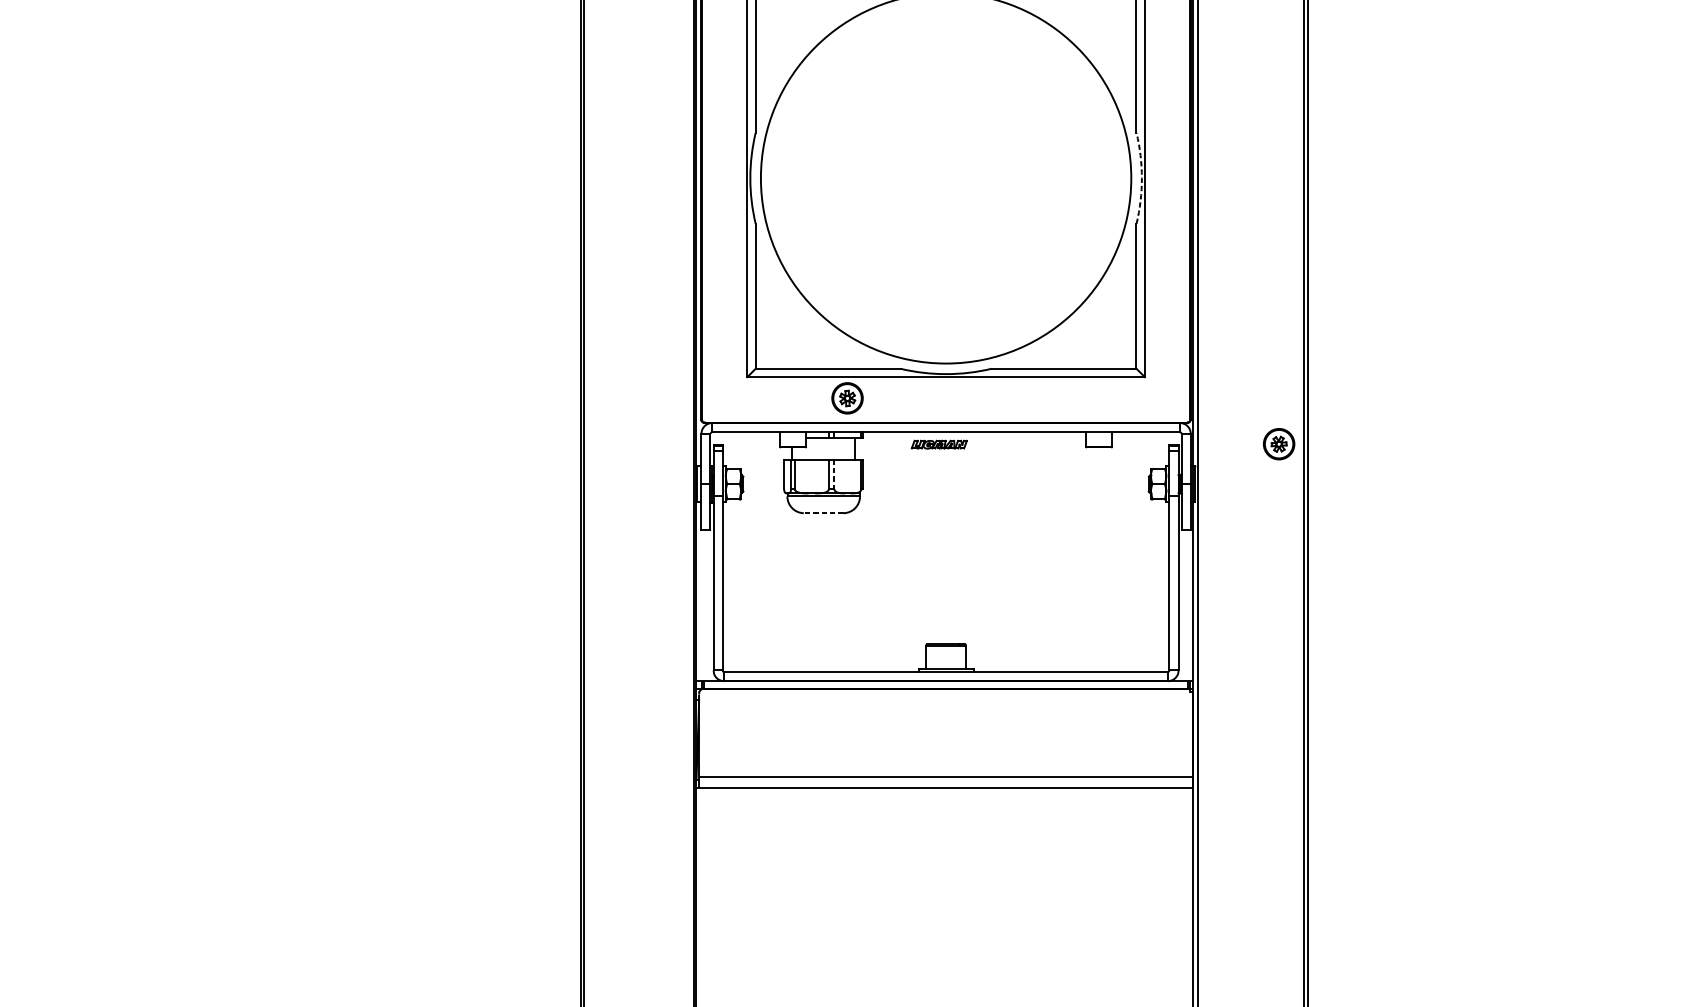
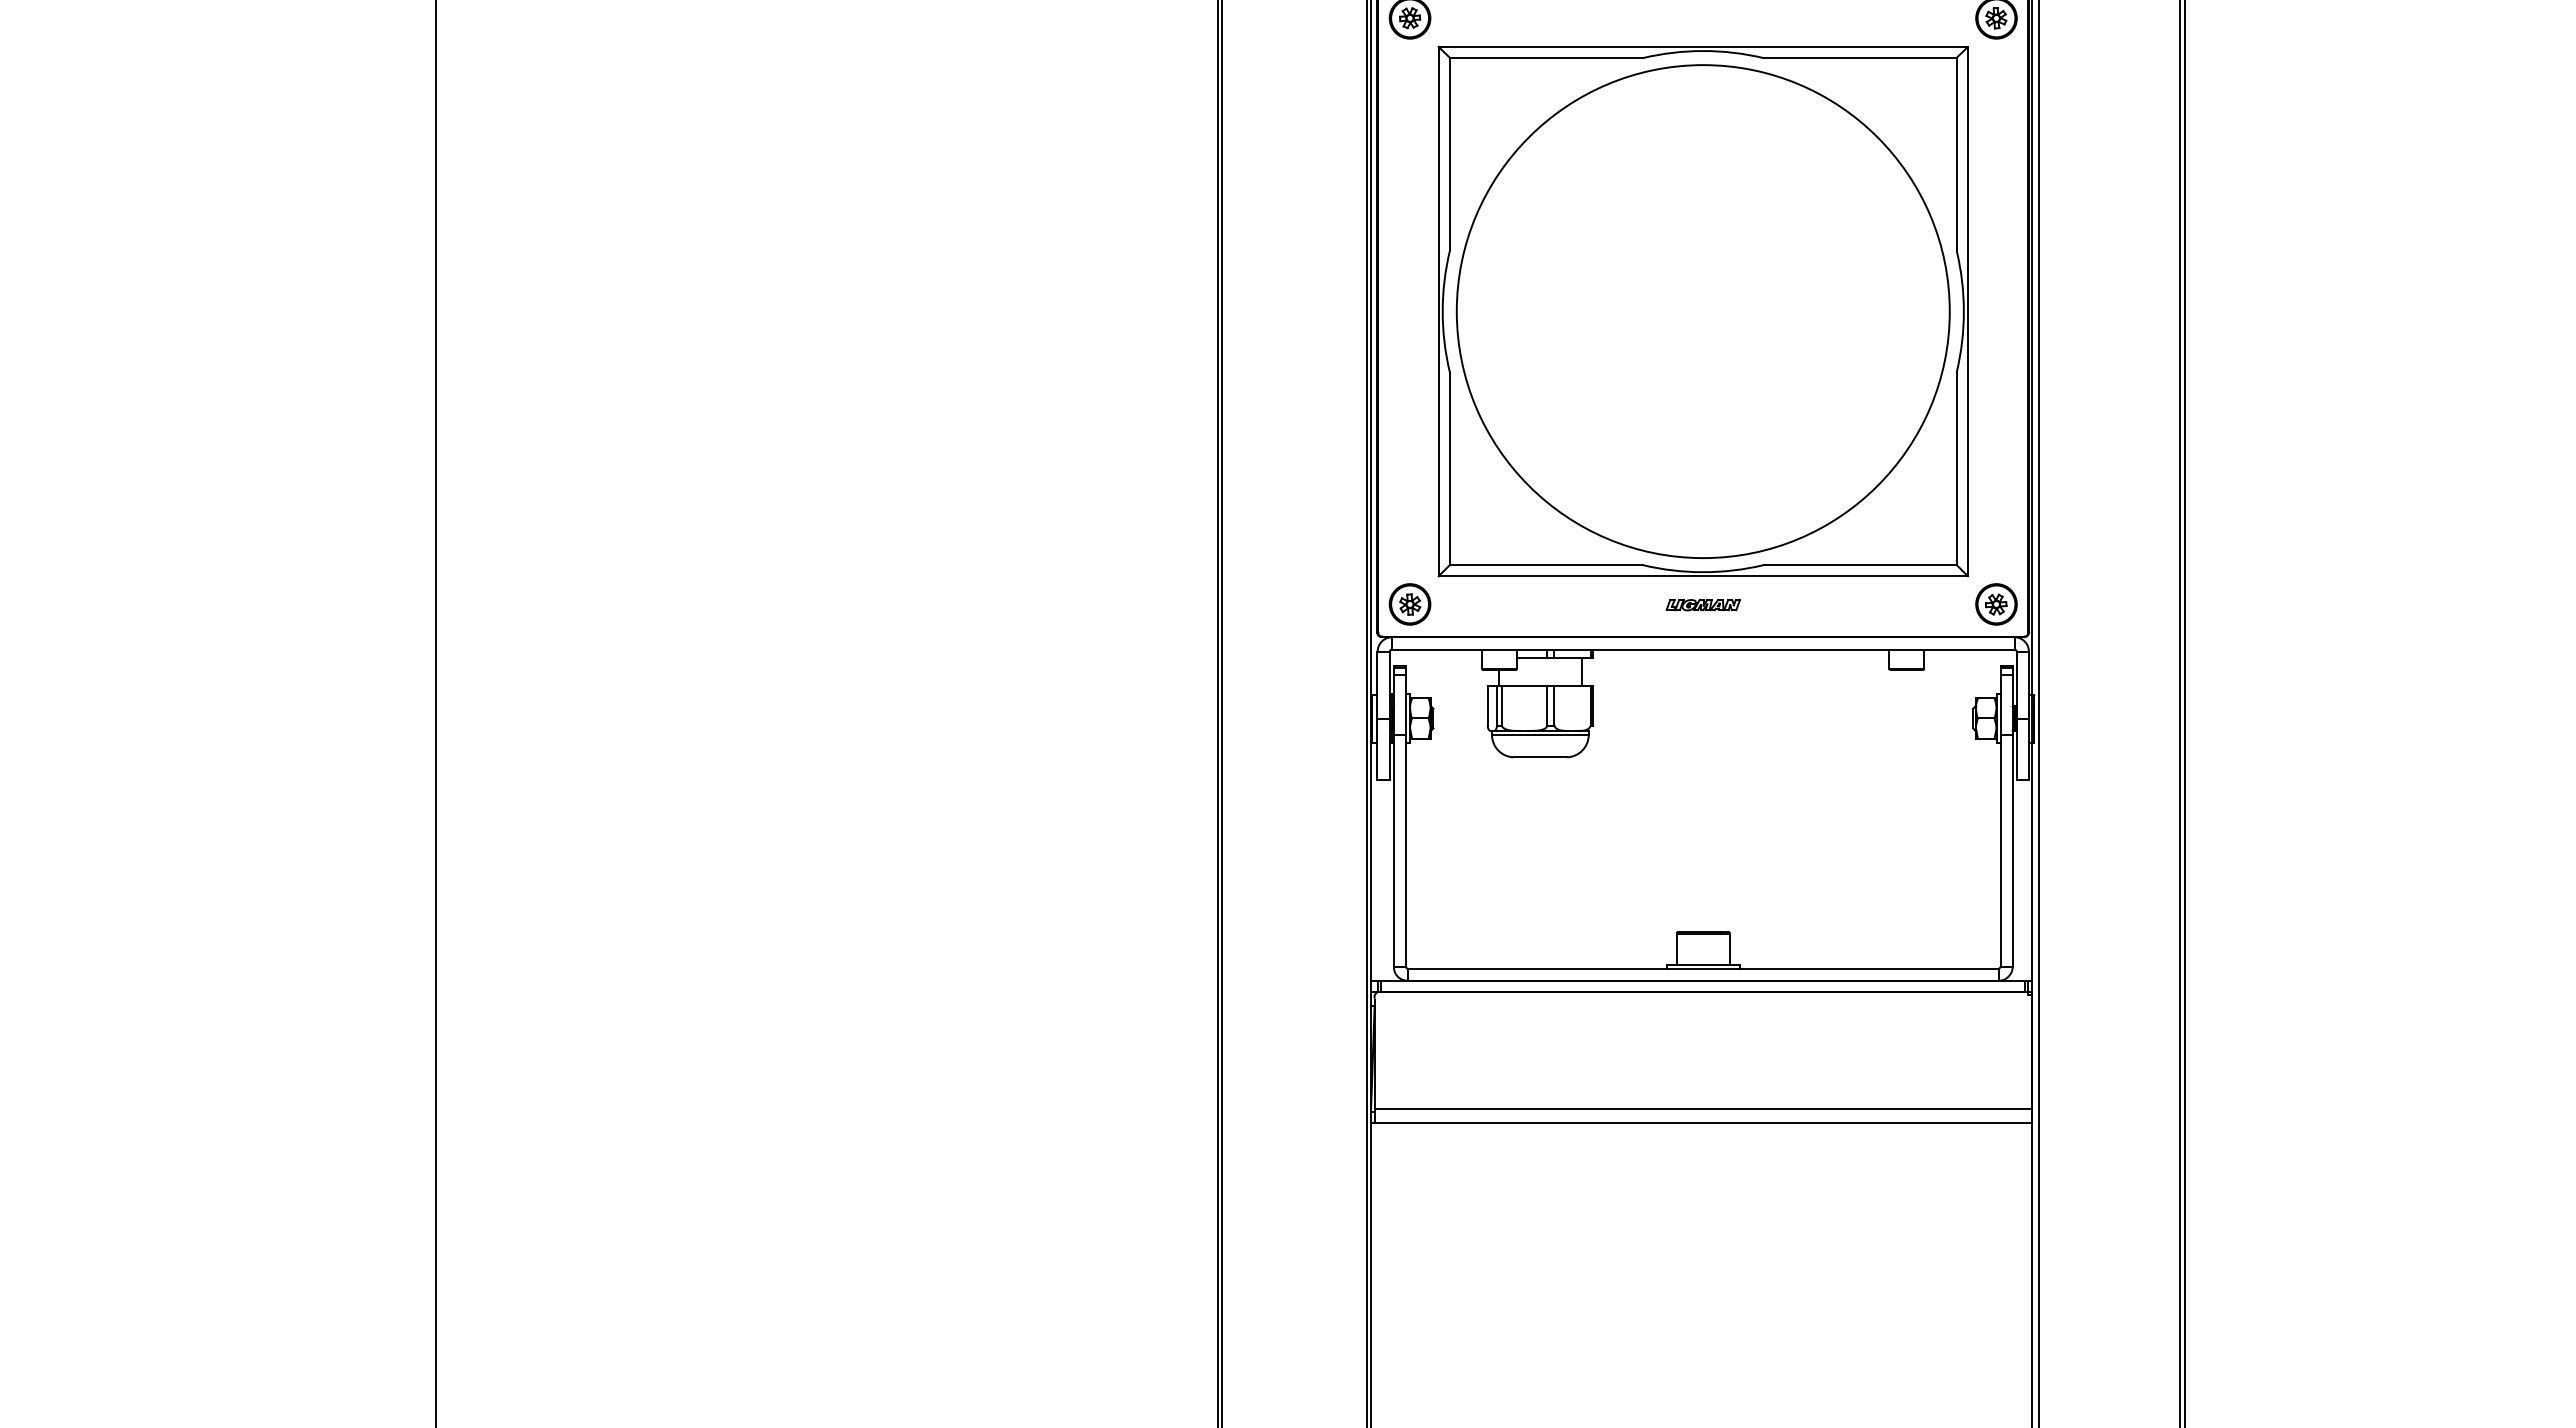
arc: (1141, 178) -> (1963, 311), dashed -> solid
part: (847, 398) -> (1409, 604), moved
part: (938, 444) -> (1702, 605), moved
part: (1279, 444) -> (1996, 604), moved
line: (834, 474) -> (1554, 705), dashed -> solid
line: (823, 513) -> (1539, 757), dashed -> solid

